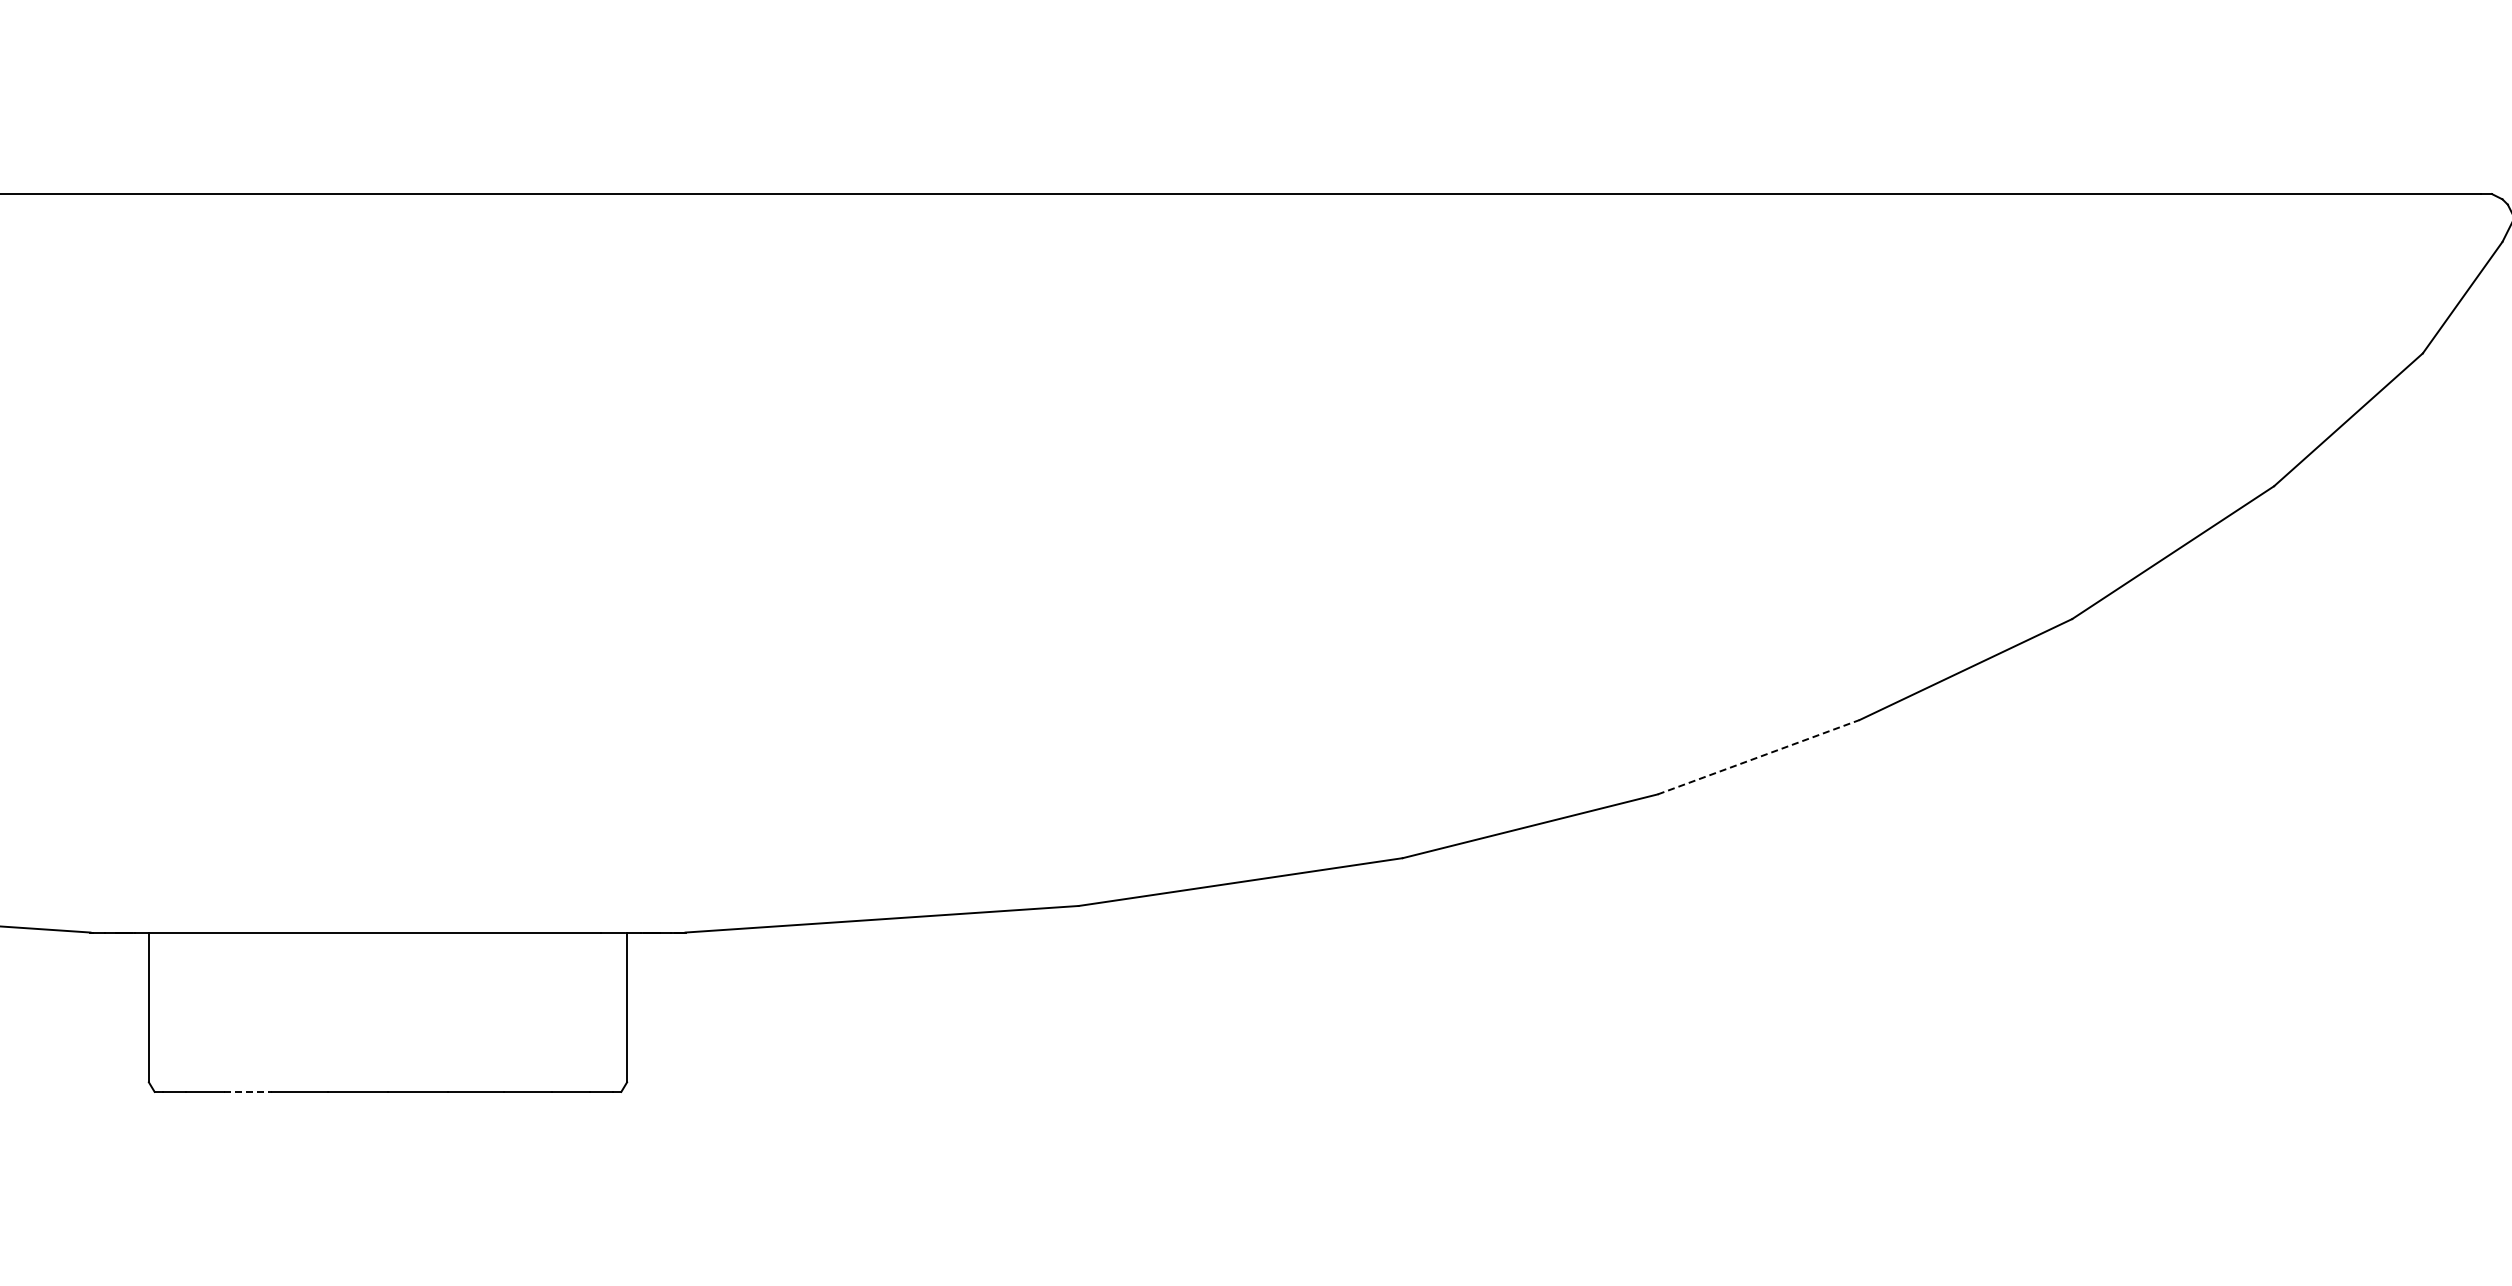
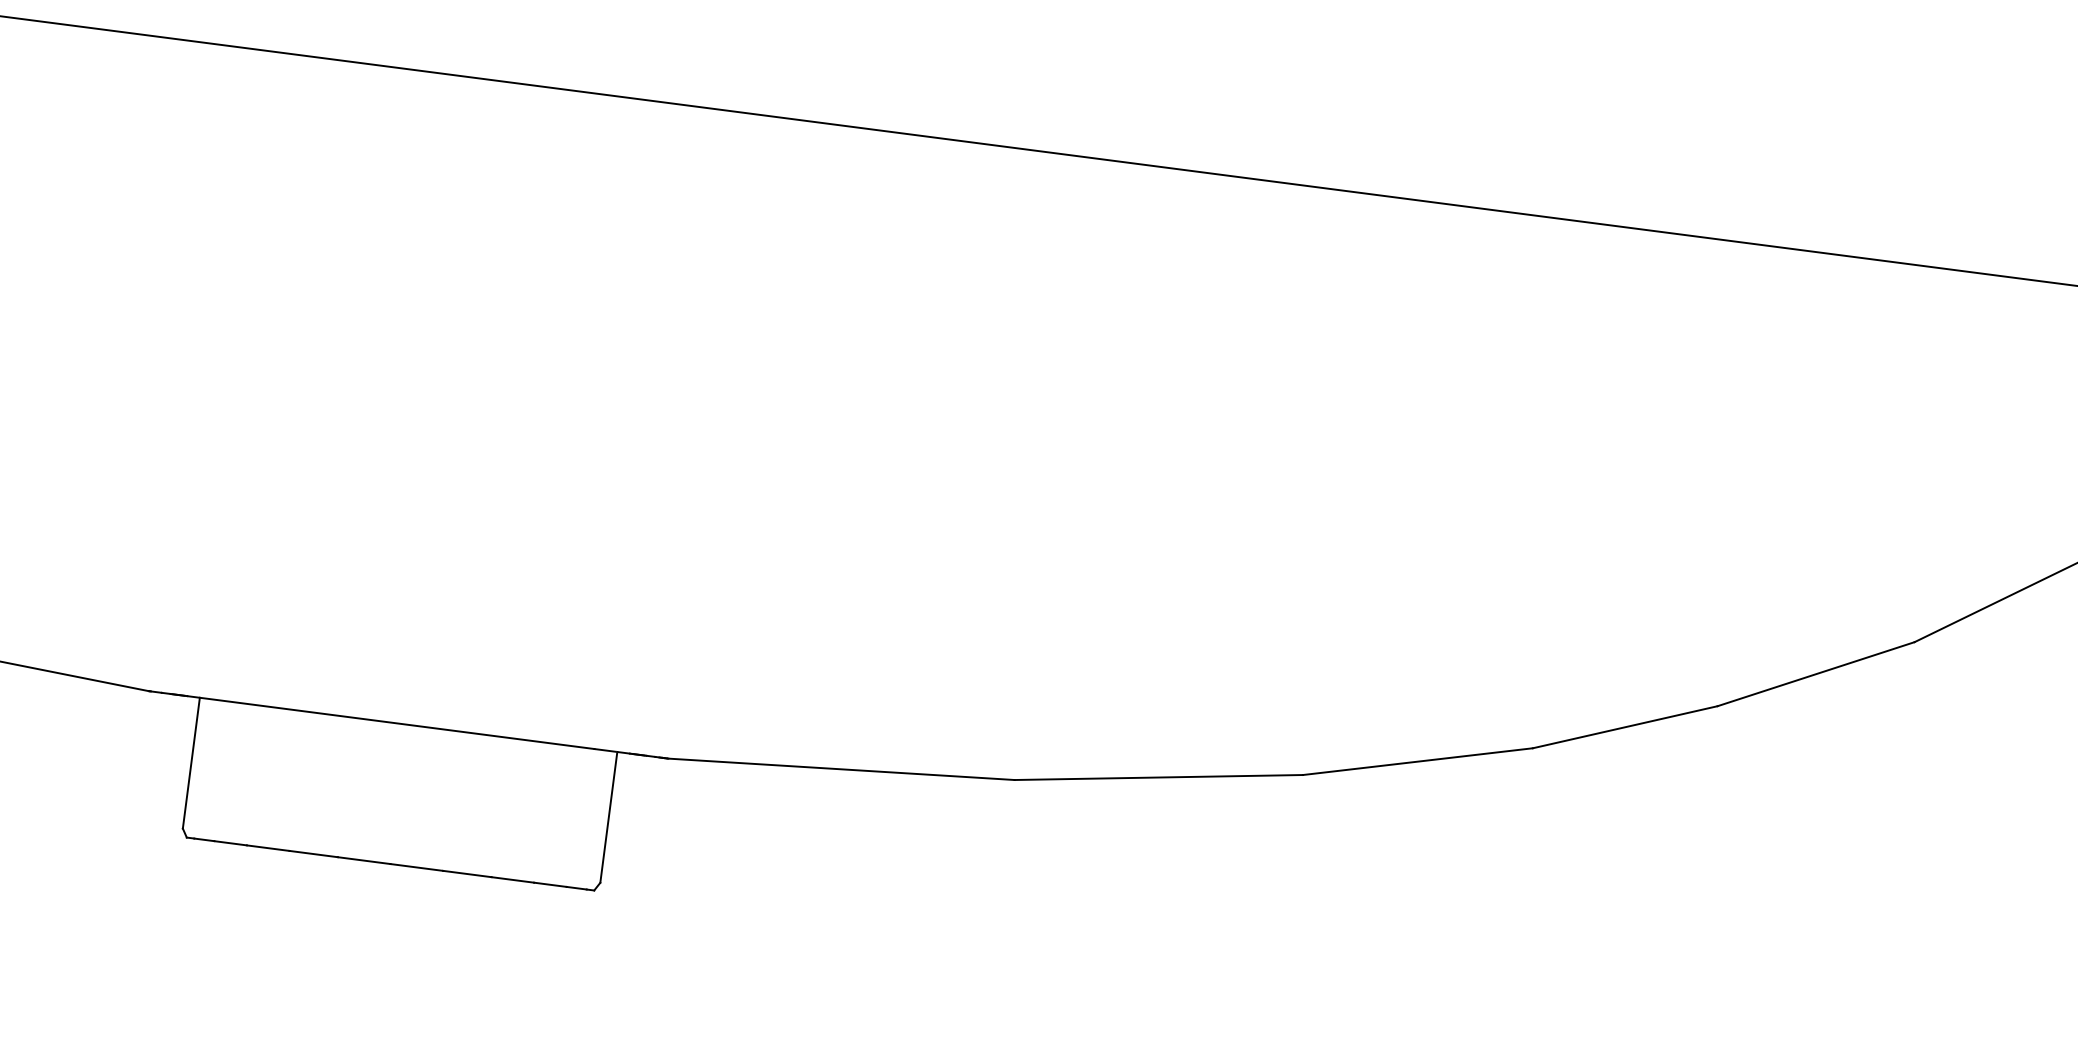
line: (1758, 757) -> (1624, 727), dashed -> solid
line: (248, 1091) -> (268, 847), dashed -> solid

